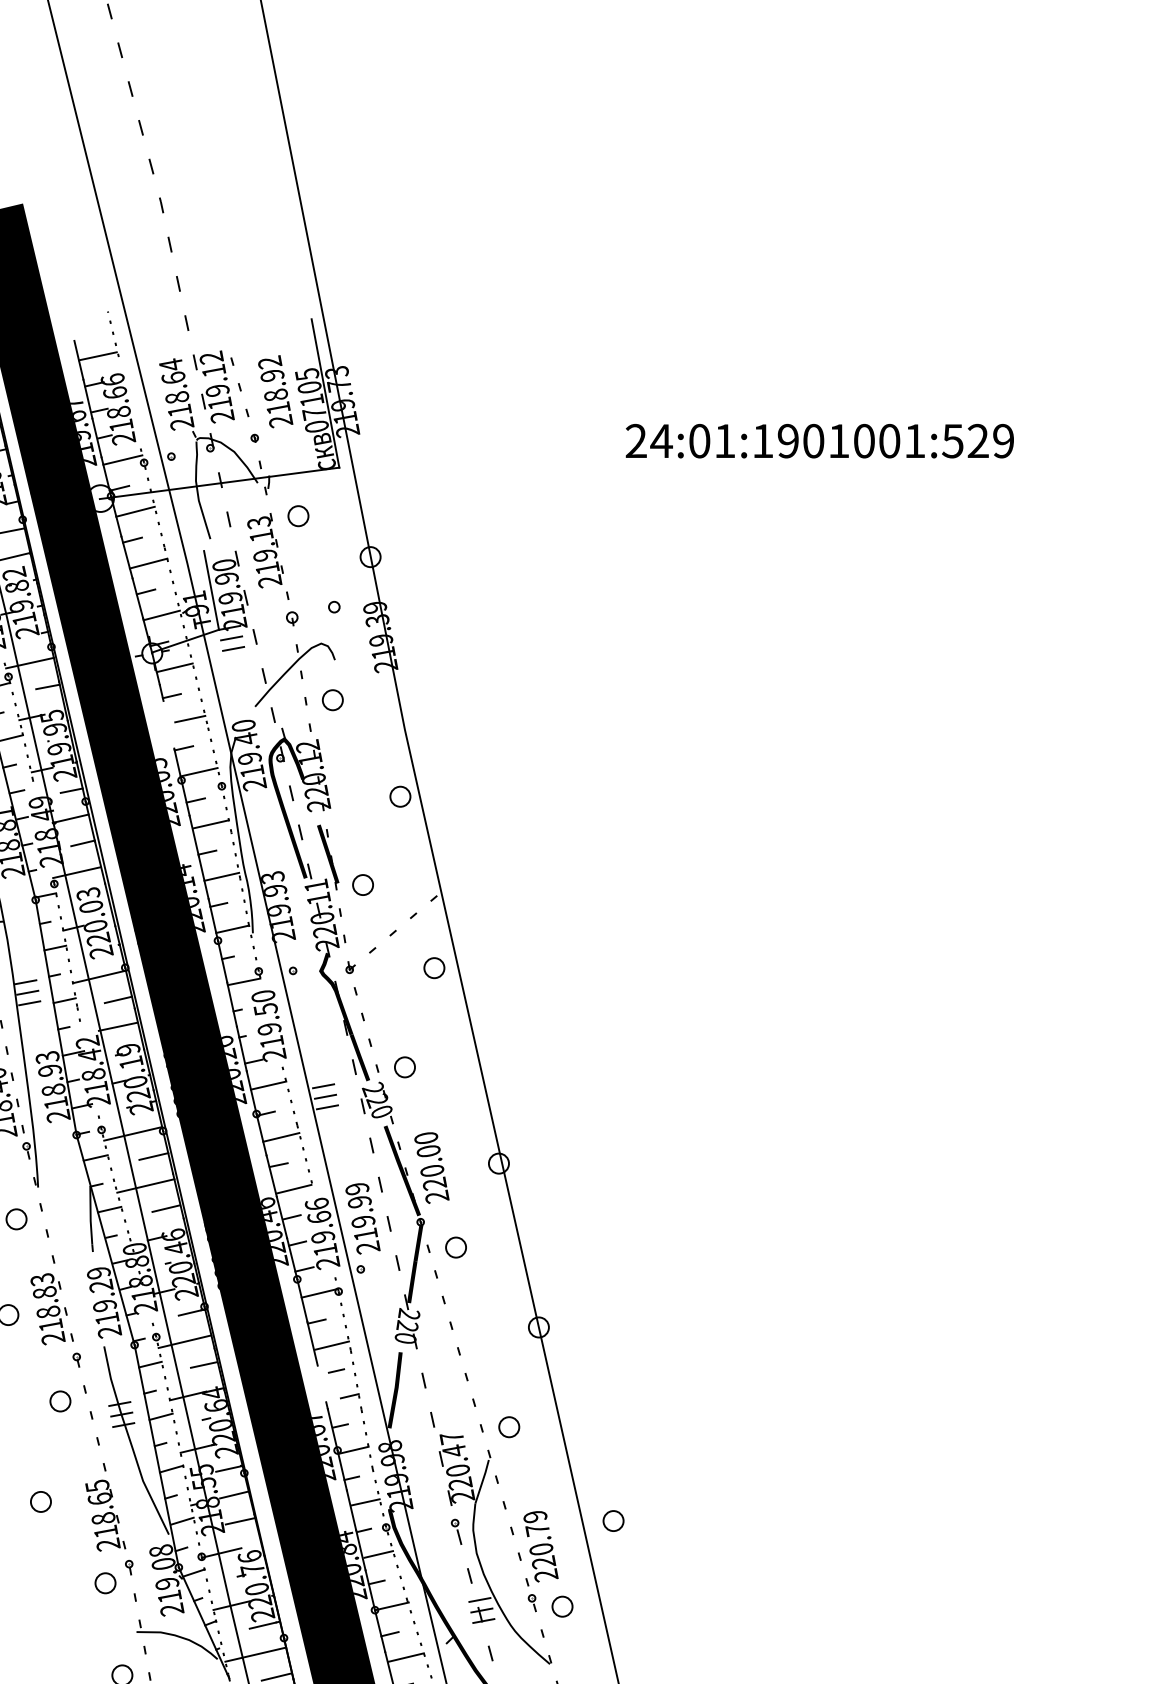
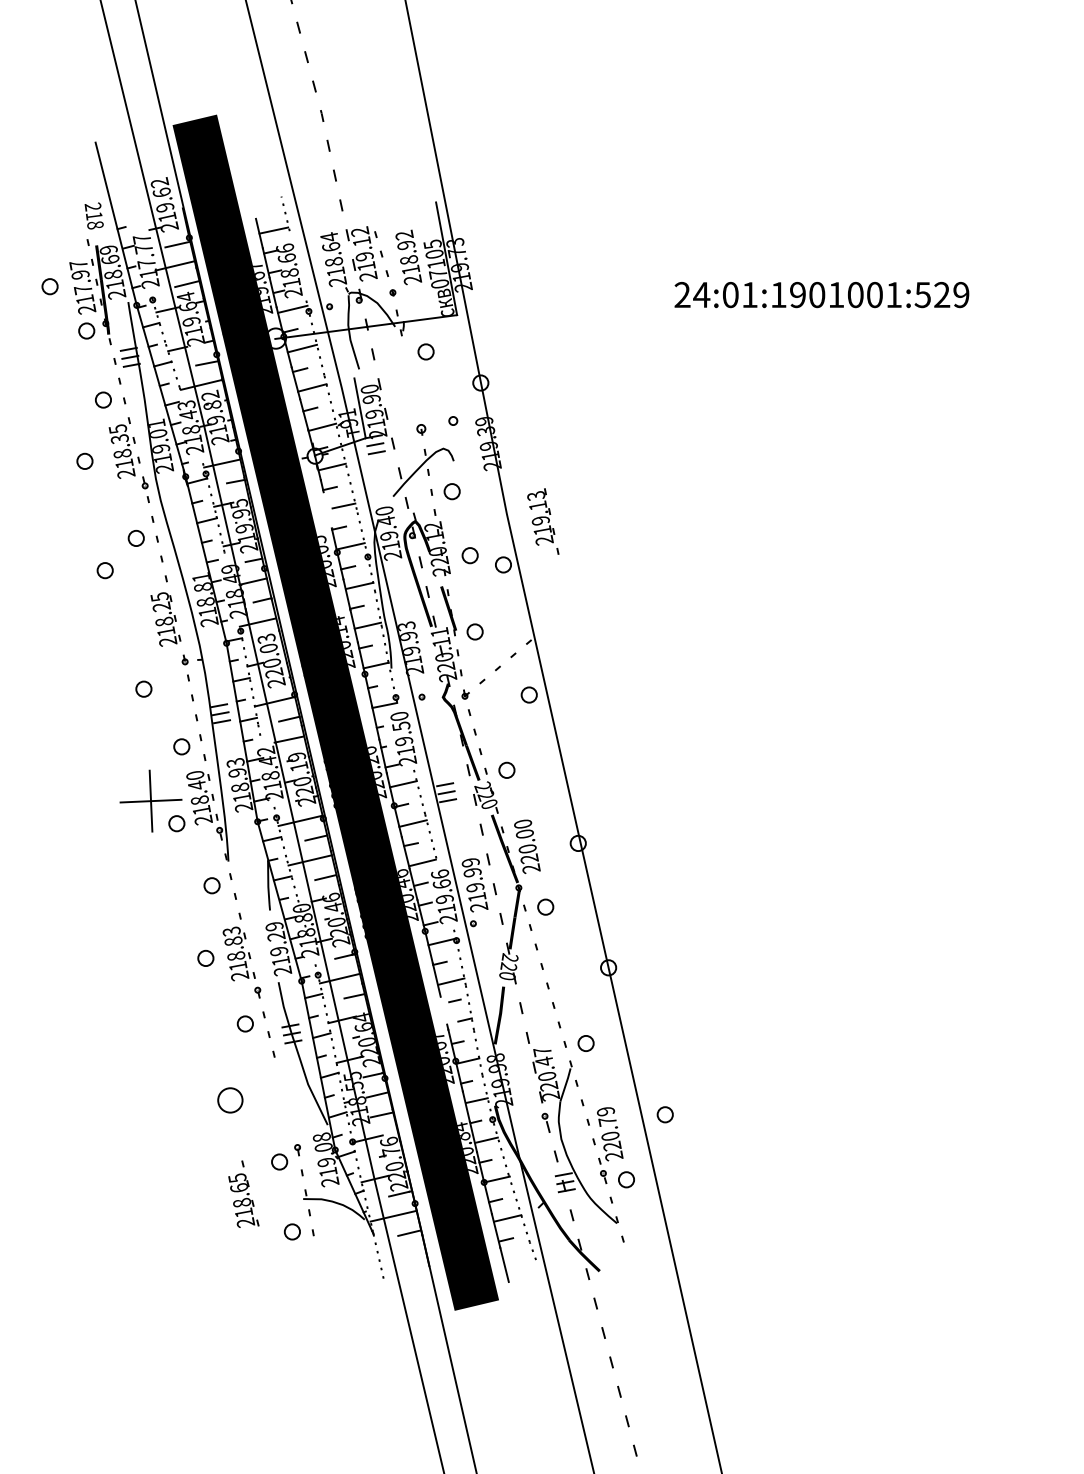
part: (268, 556) -> (543, 521), moved
circle: (355, 784) -> (469, 555), added
circle: (40, 1500) -> (230, 1099), size x1.6
part: (105, 1506) -> (243, 1193), moved

